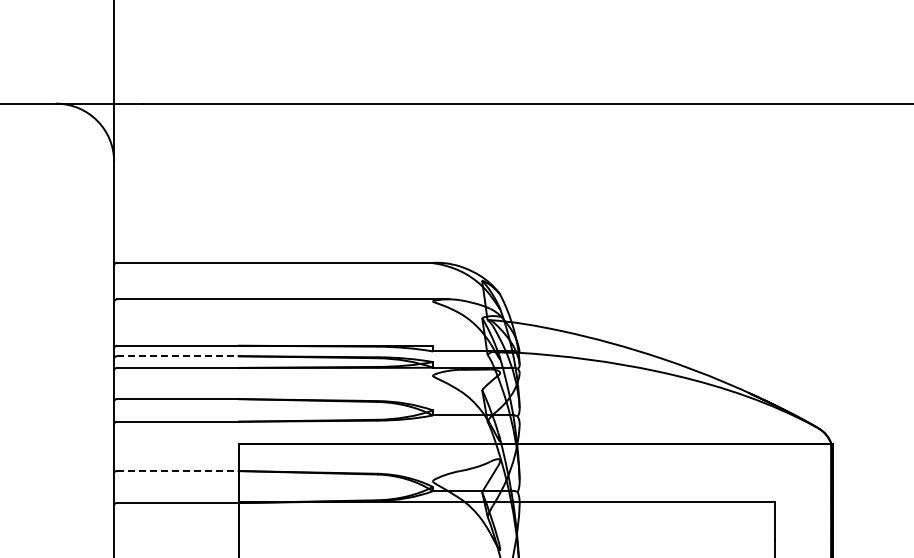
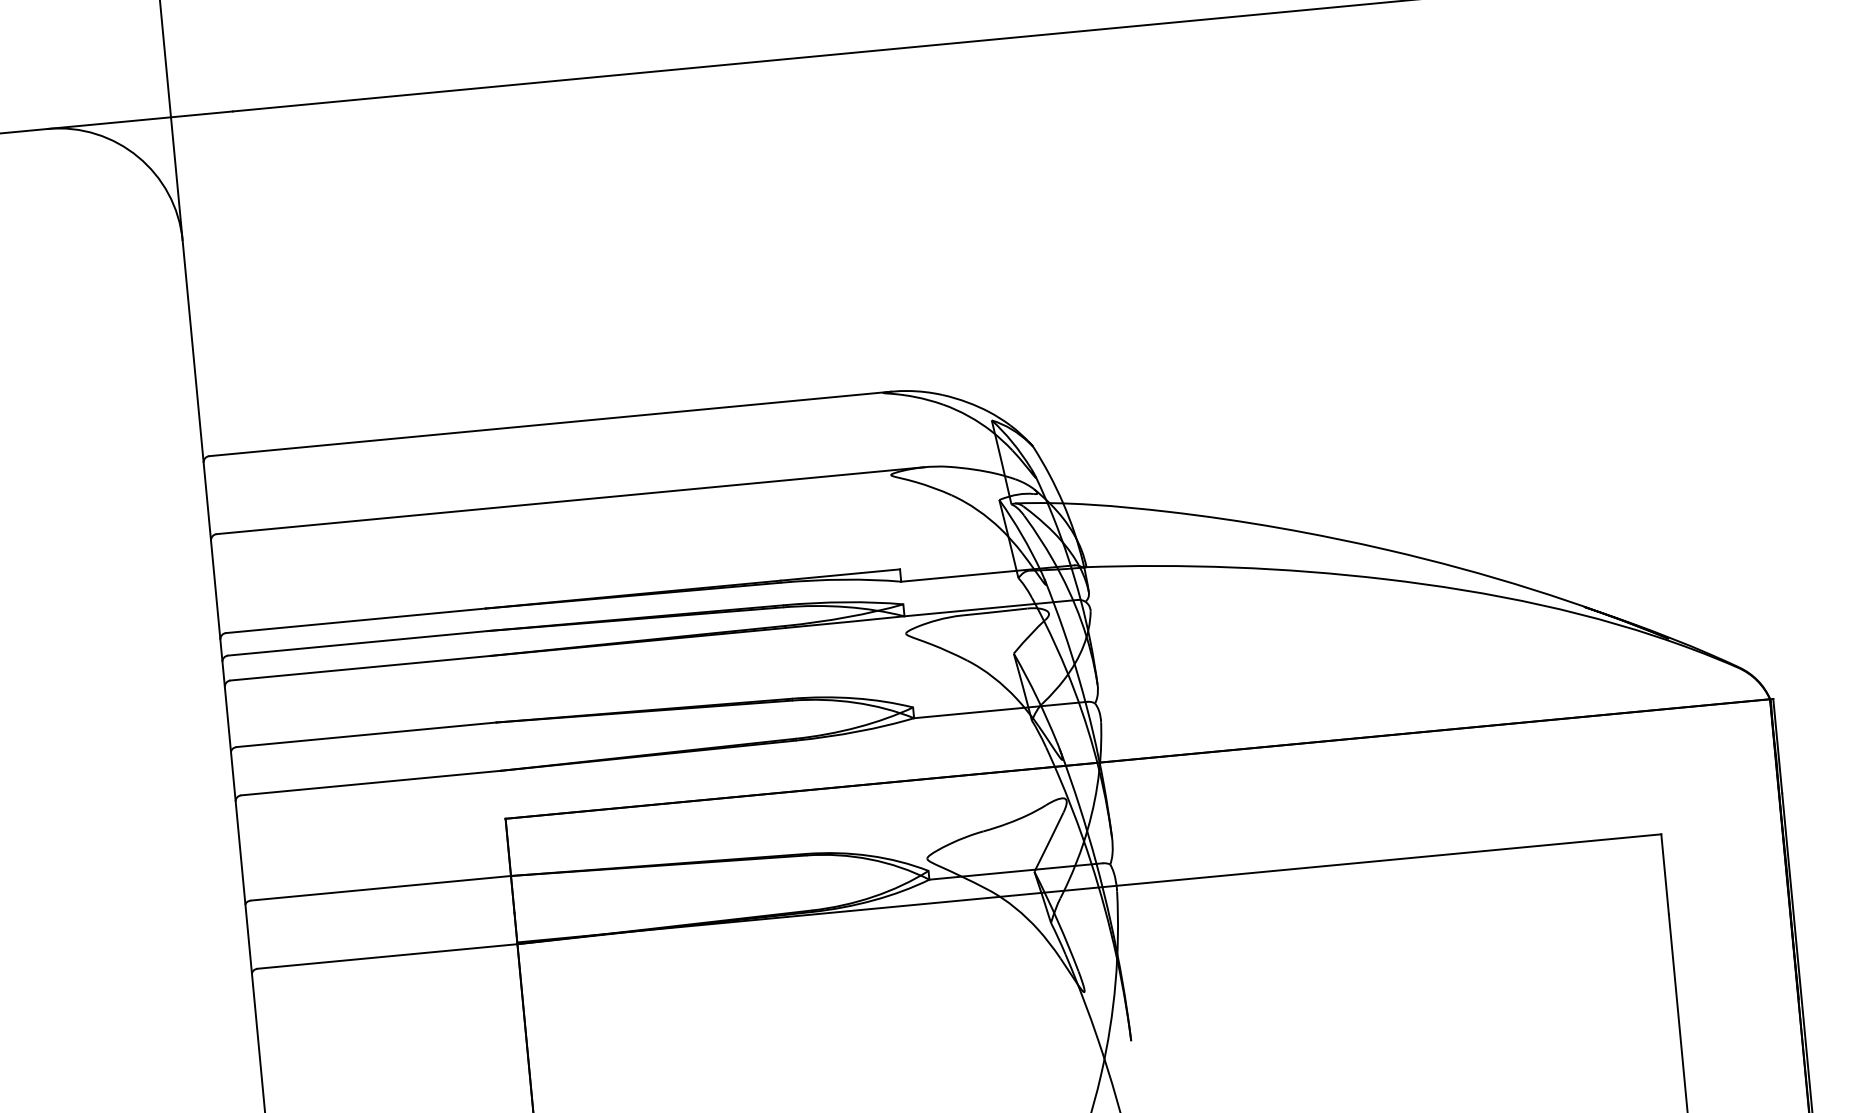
line: (177, 356) -> (357, 643), dashed -> solid
line: (177, 471) -> (380, 889), dashed -> solid

